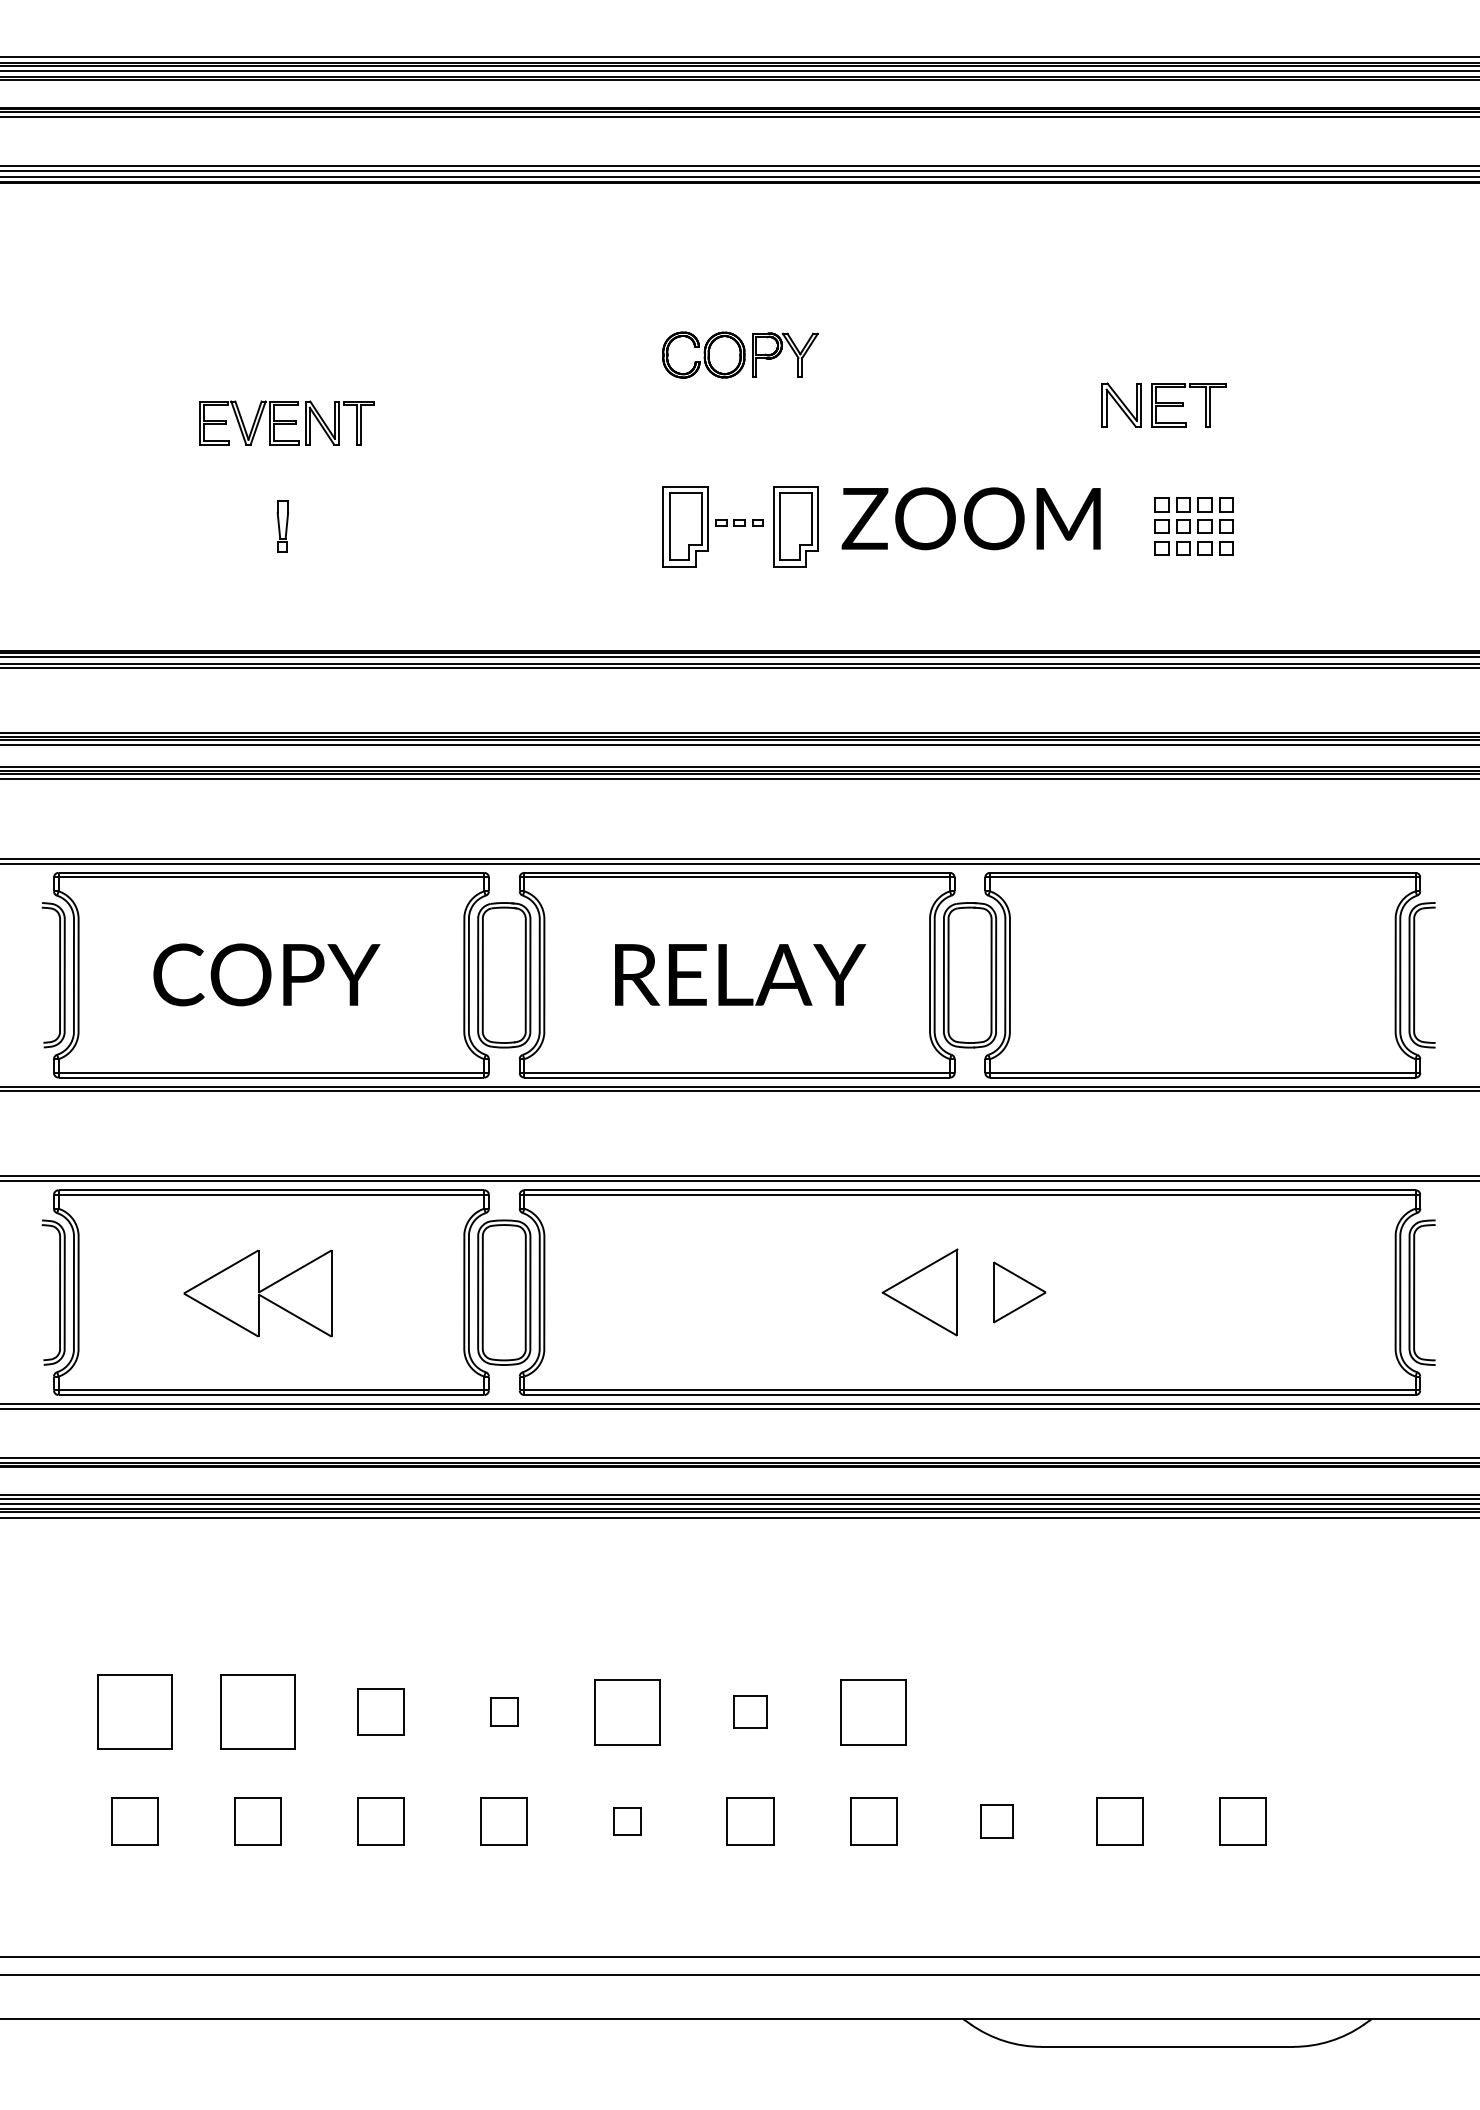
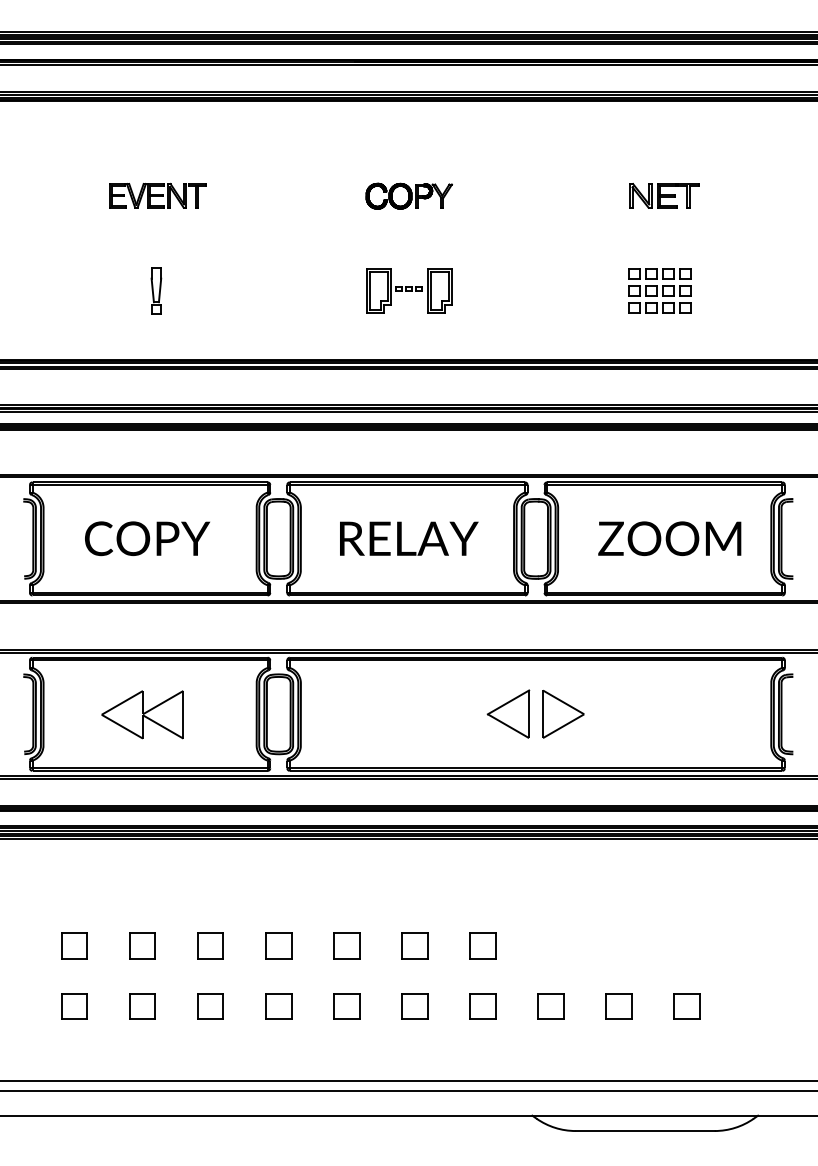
part: (1164, 404) -> (664, 195), moved
part: (286, 422) -> (157, 195), moved
text: (970, 518) -> (669, 538), moved
part: (283, 525) -> (156, 290), size x1.67
part: (1193, 525) -> (659, 290), size x1.43
part: (1019, 1291) -> (563, 713), size x1.43
part: (134, 1711) -> (74, 945), size x0.62
part: (257, 1711) -> (142, 945), size x0.62
part: (503, 1711) -> (278, 945), size x1.67
part: (626, 1711) -> (346, 945), size x0.71
part: (749, 1711) -> (414, 945), size x1.43
part: (873, 1711) -> (482, 945), size x0.71
part: (626, 1821) -> (346, 1006), size x1.67
part: (996, 1821) -> (550, 1006), size x1.43

